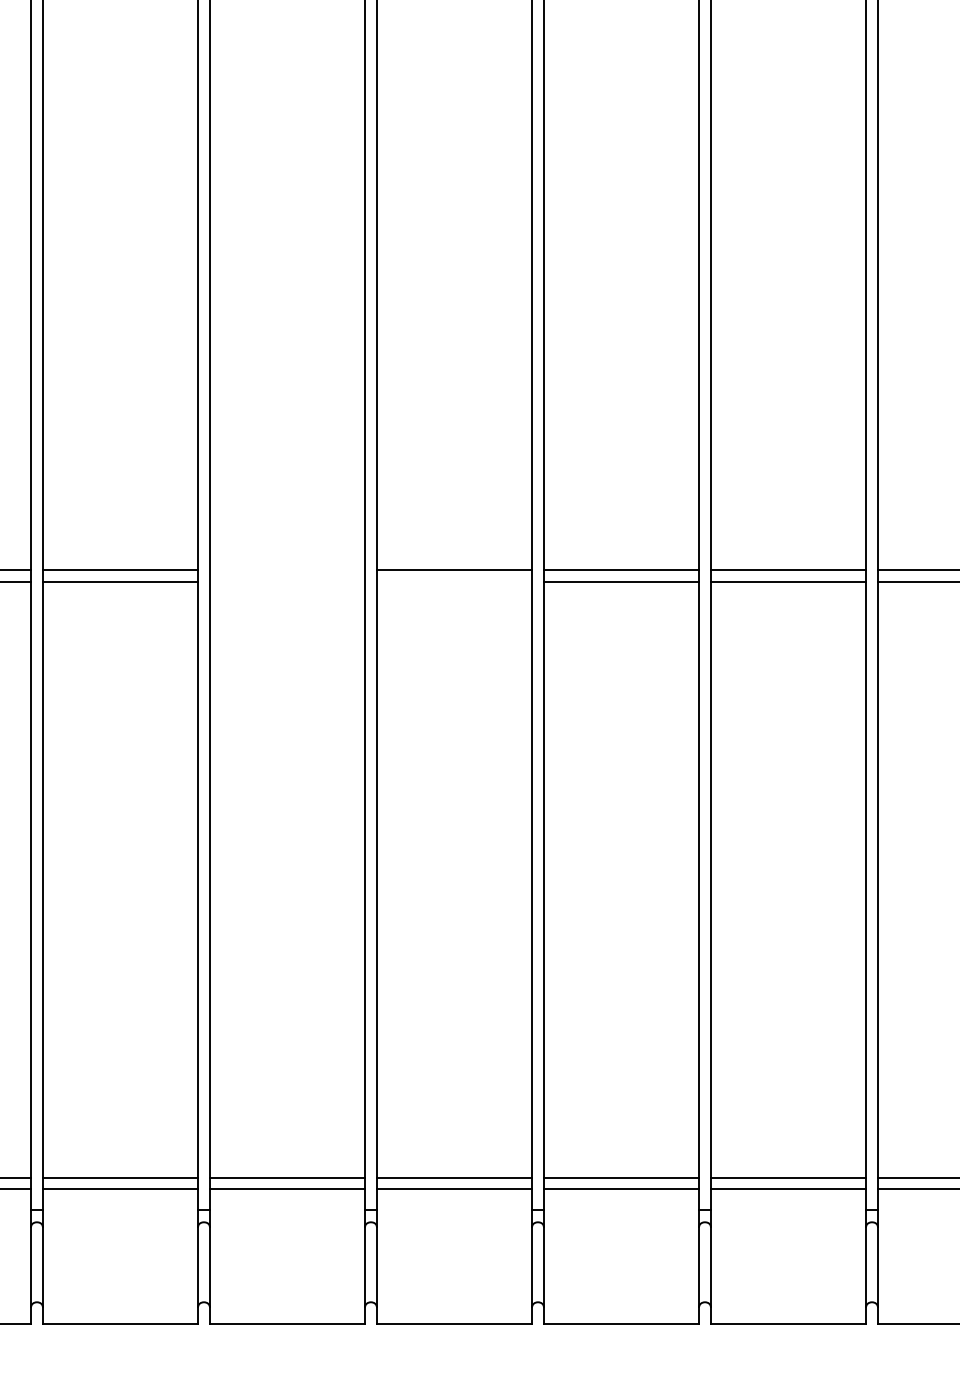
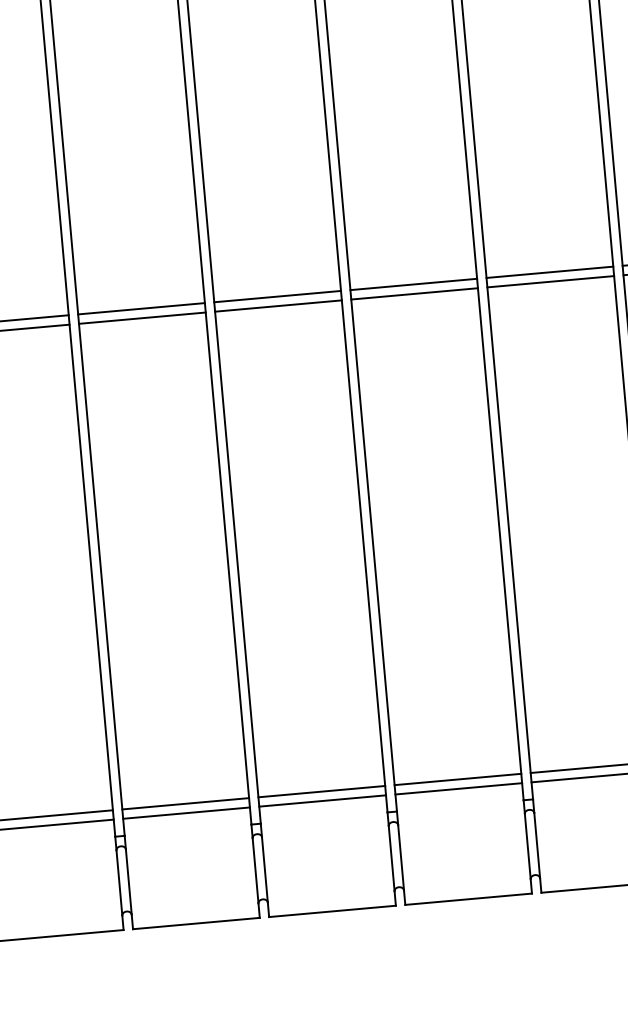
line: (287, 570) -> (277, 296), added
line: (287, 581) -> (278, 305), added
line: (454, 581) -> (414, 293), added

